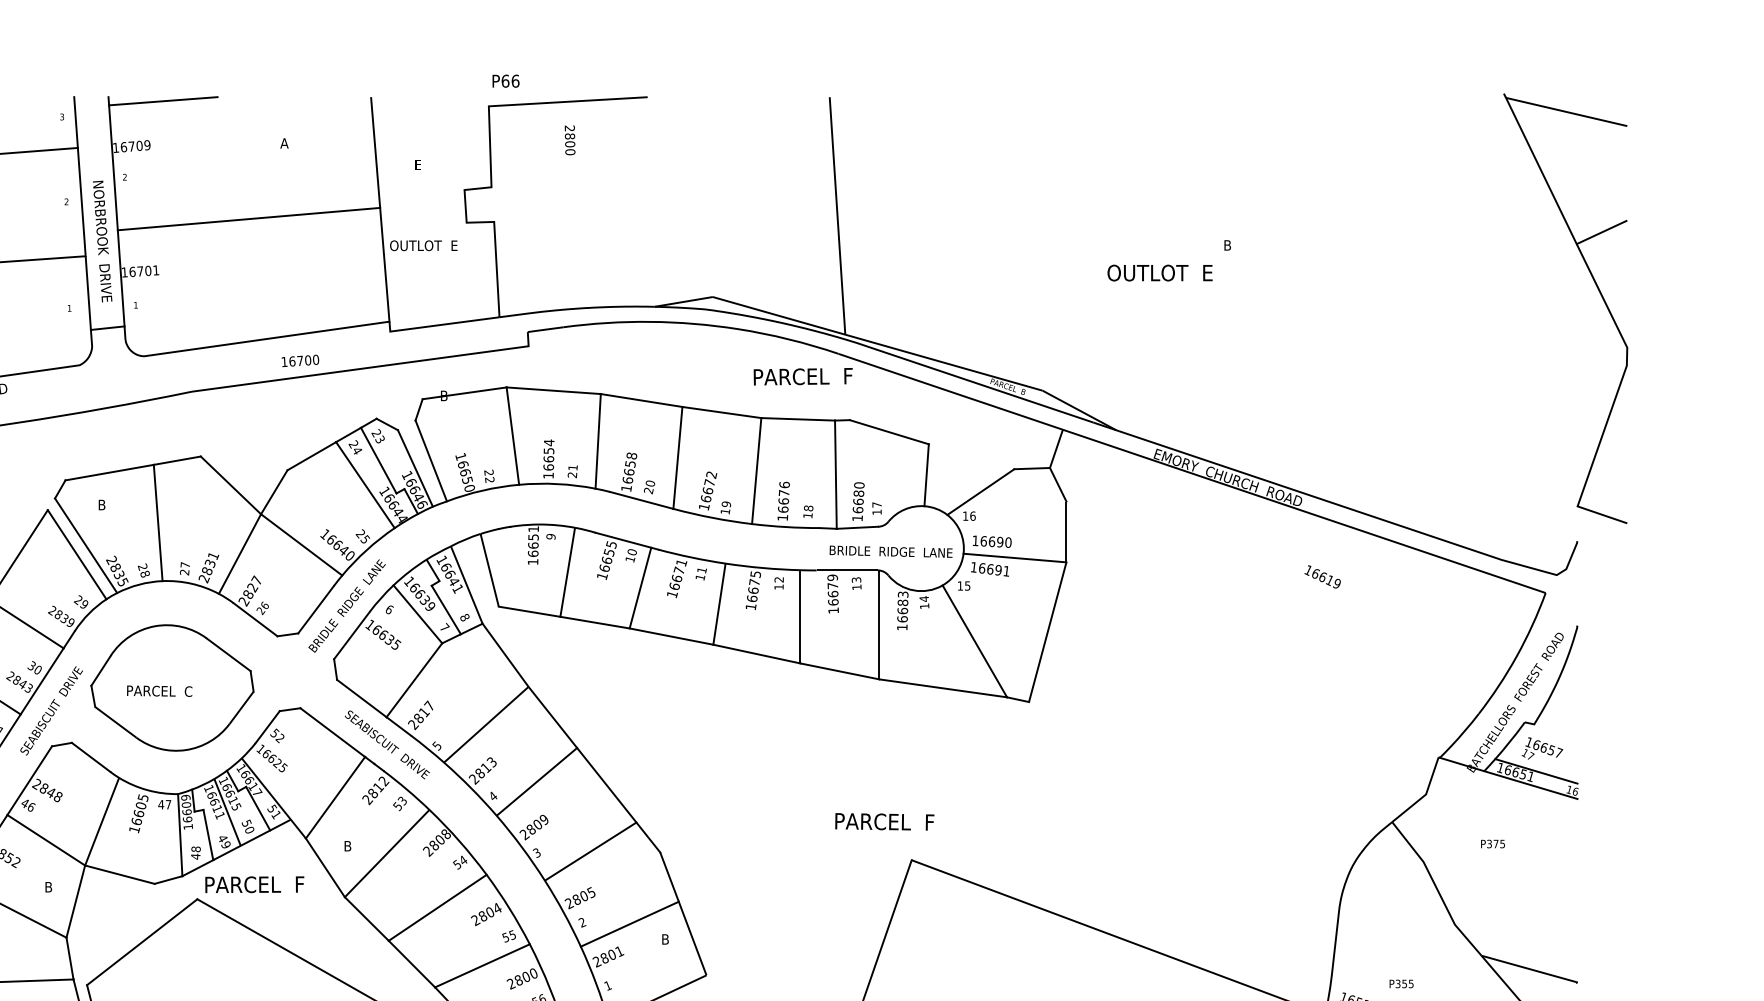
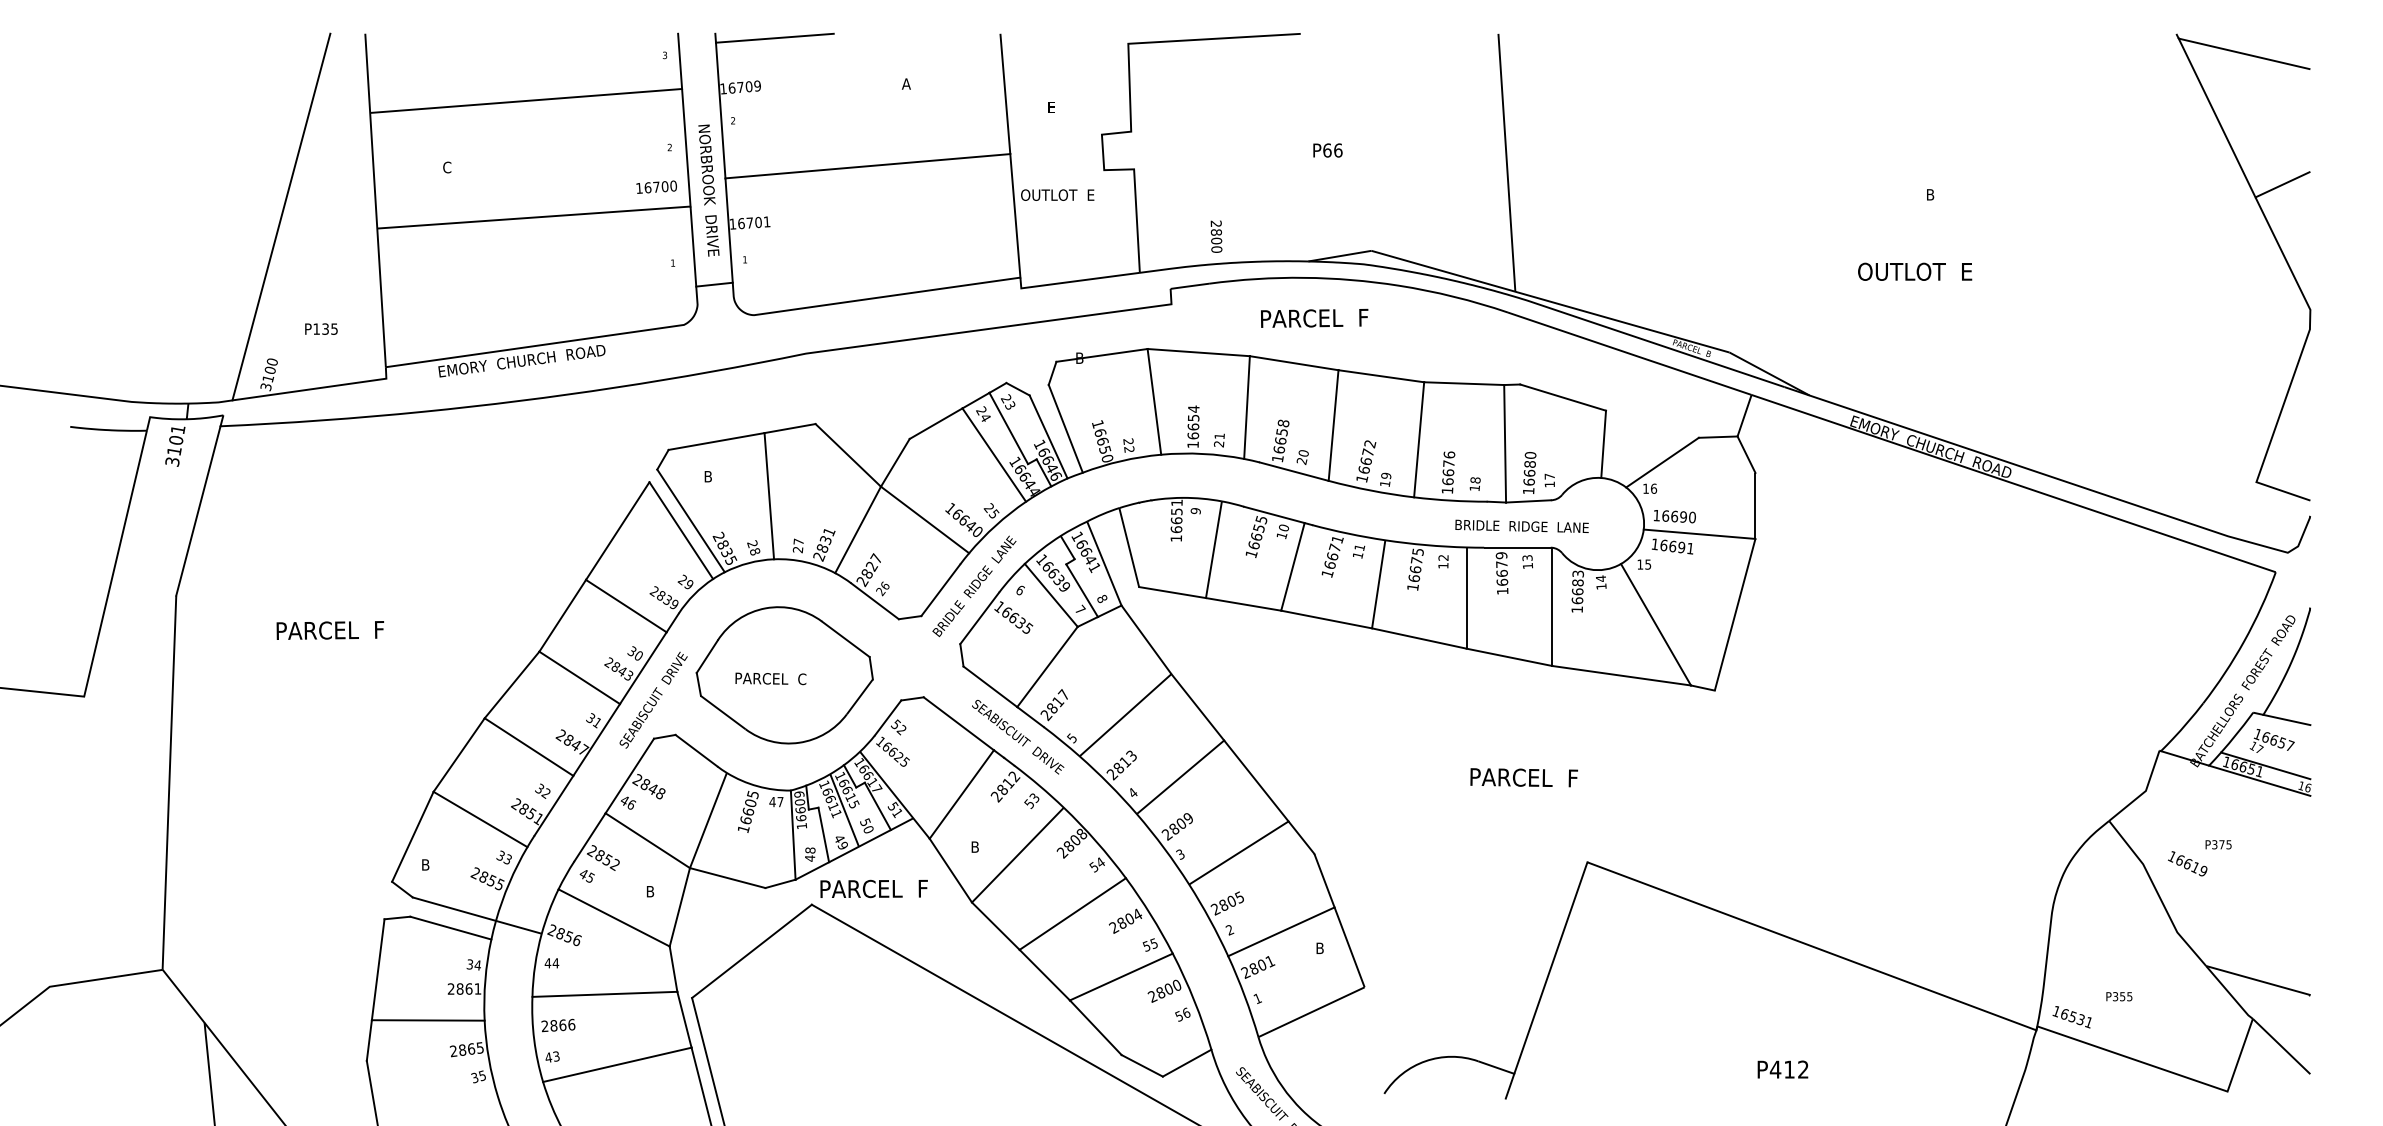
text: (505, 81) -> (1327, 150), moved
text: (570, 140) -> (1216, 236), moved
text: (1160, 272) -> (1915, 271), moved
part: (1598, 292) -> (2279, 249), moved
text: (300, 360) -> (656, 186), moved
text: (803, 375) -> (1314, 317), moved
text: (890, 550) -> (1521, 525), moved
text: (1322, 576) -> (2187, 863), moved
line: (1555, 728) -> (2286, 719), added
text: (884, 821) -> (1523, 777), moved

